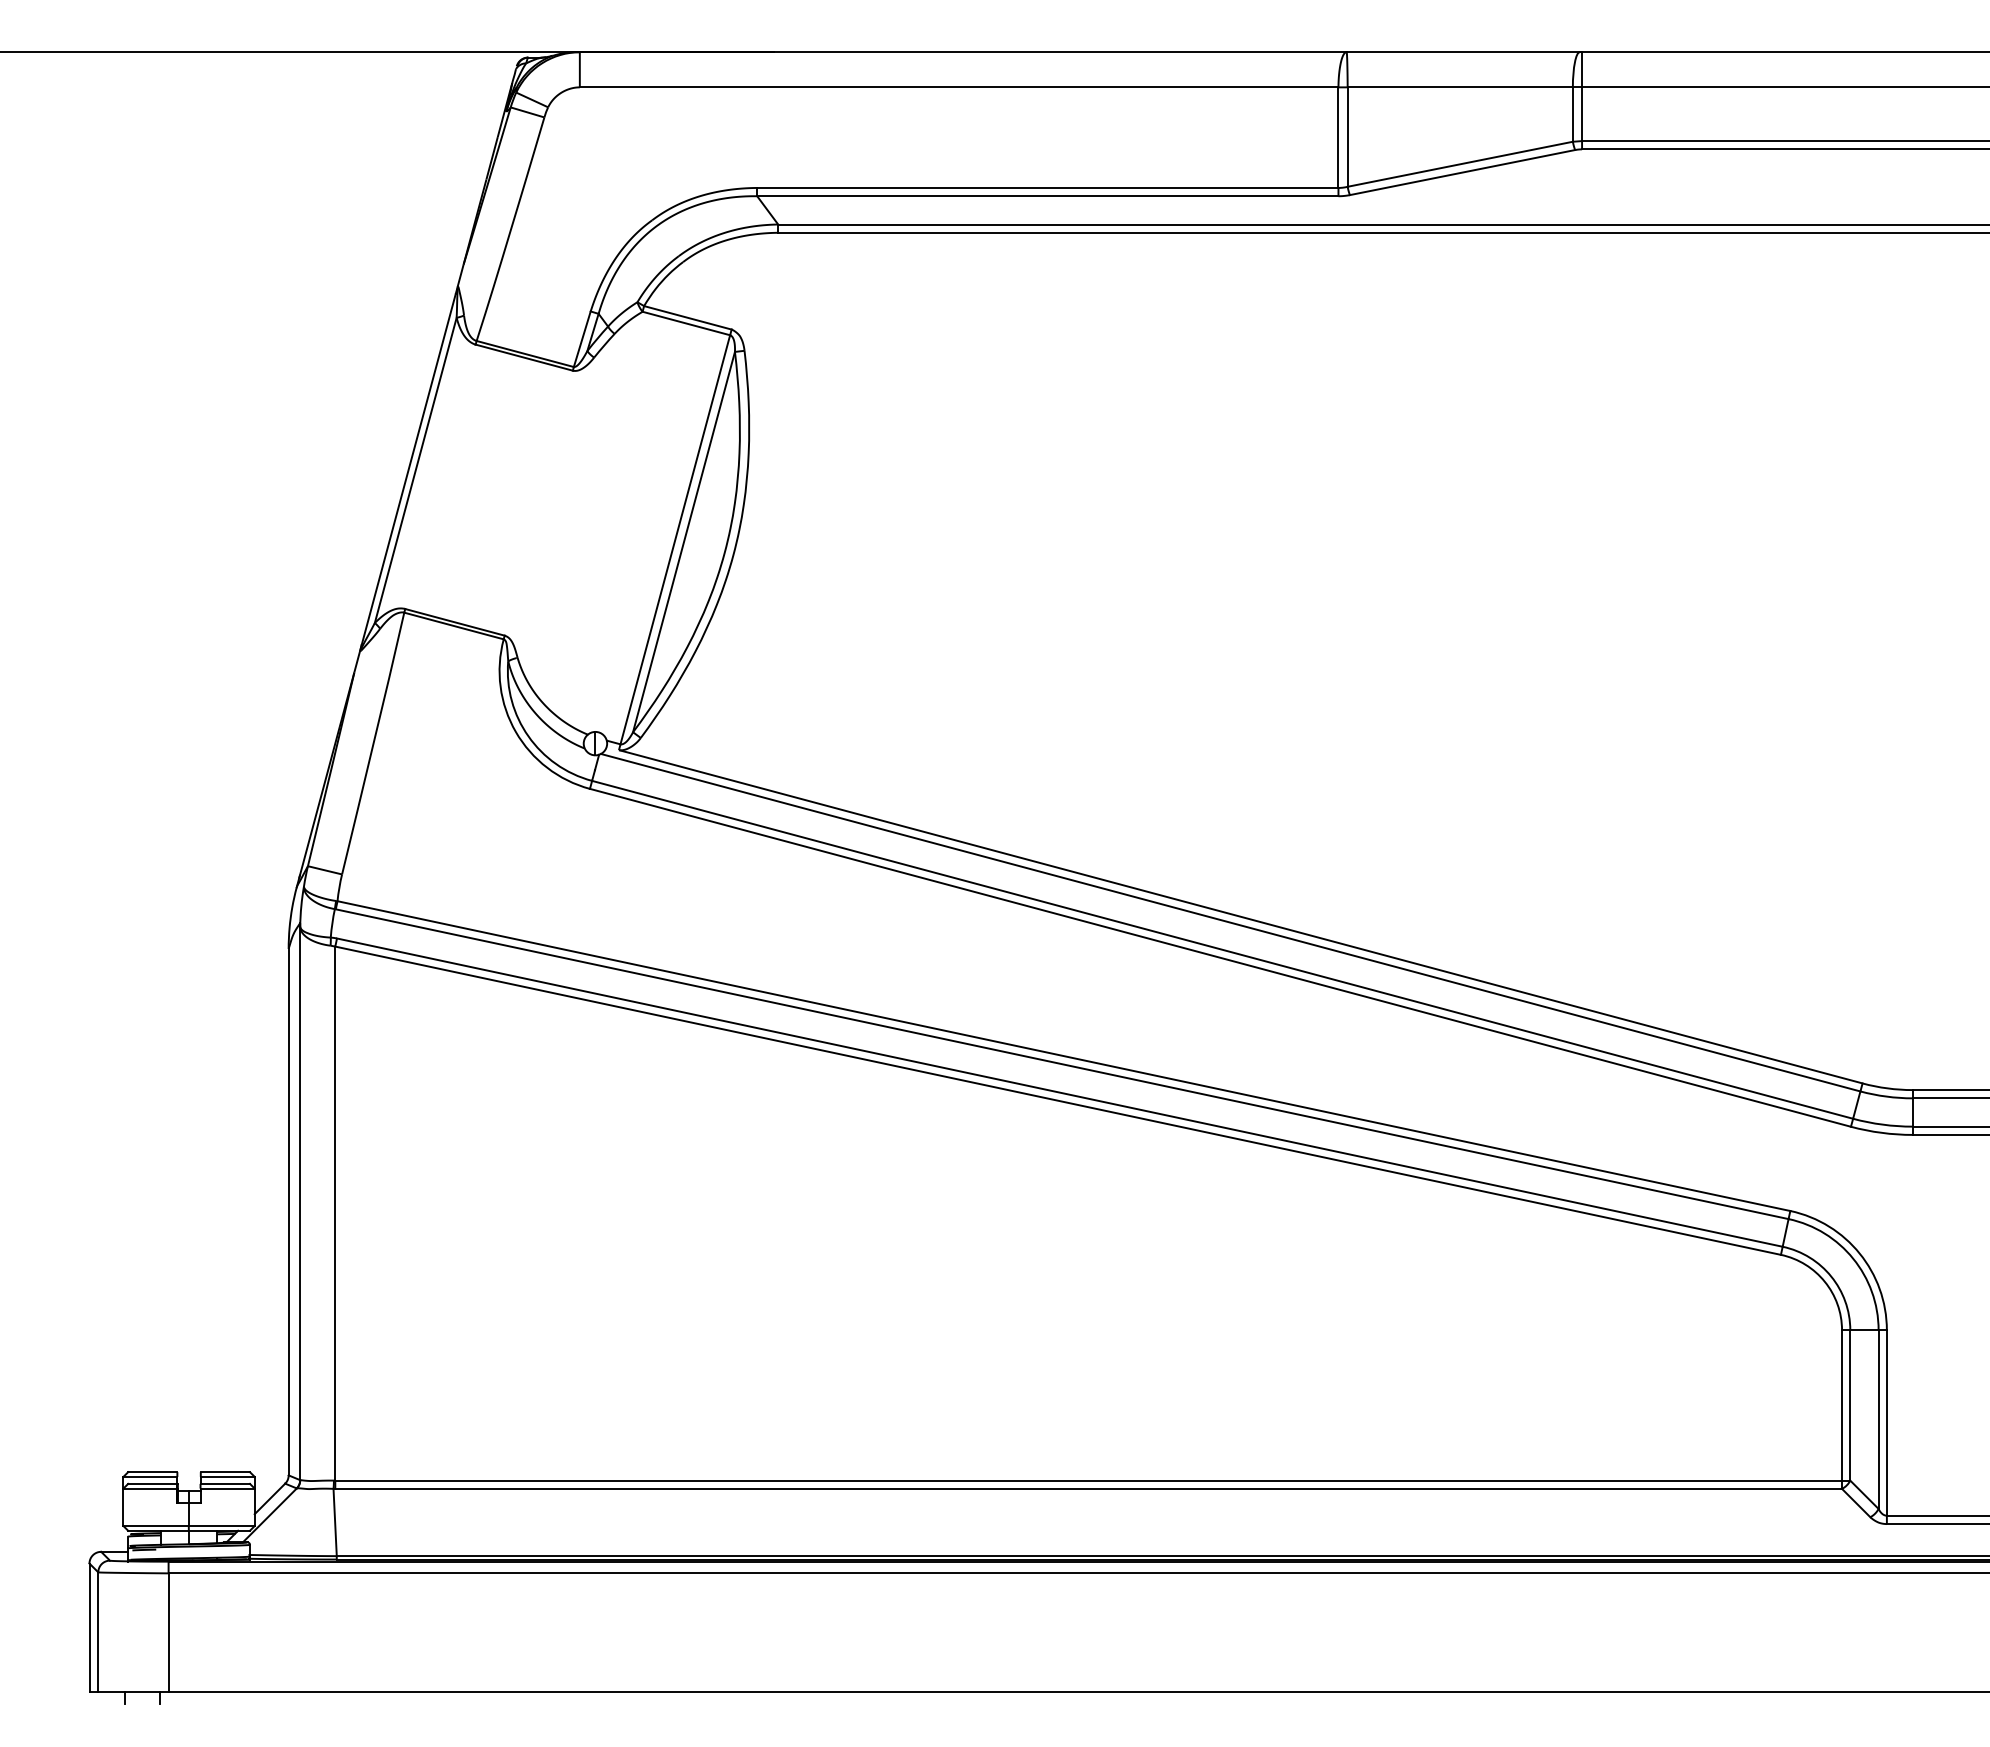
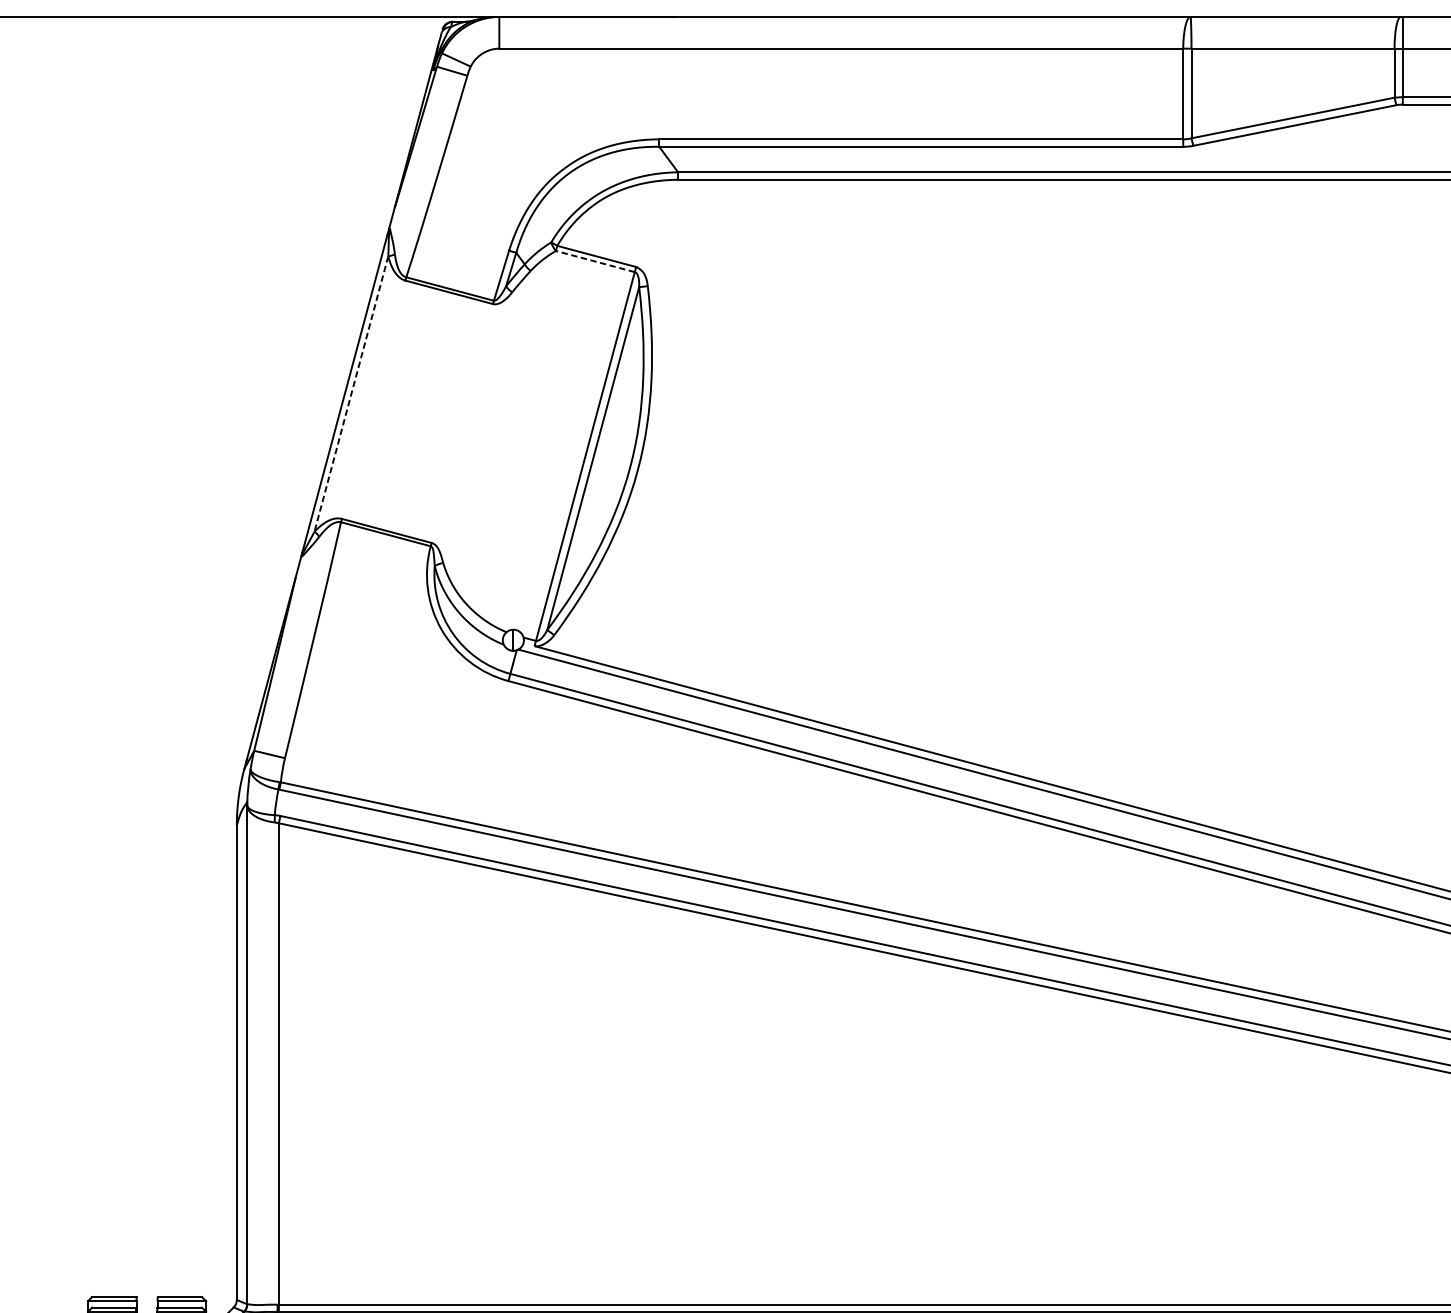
line: (685, 323) -> (594, 261), solid -> dashed
line: (415, 470) -> (351, 394), solid -> dashed

